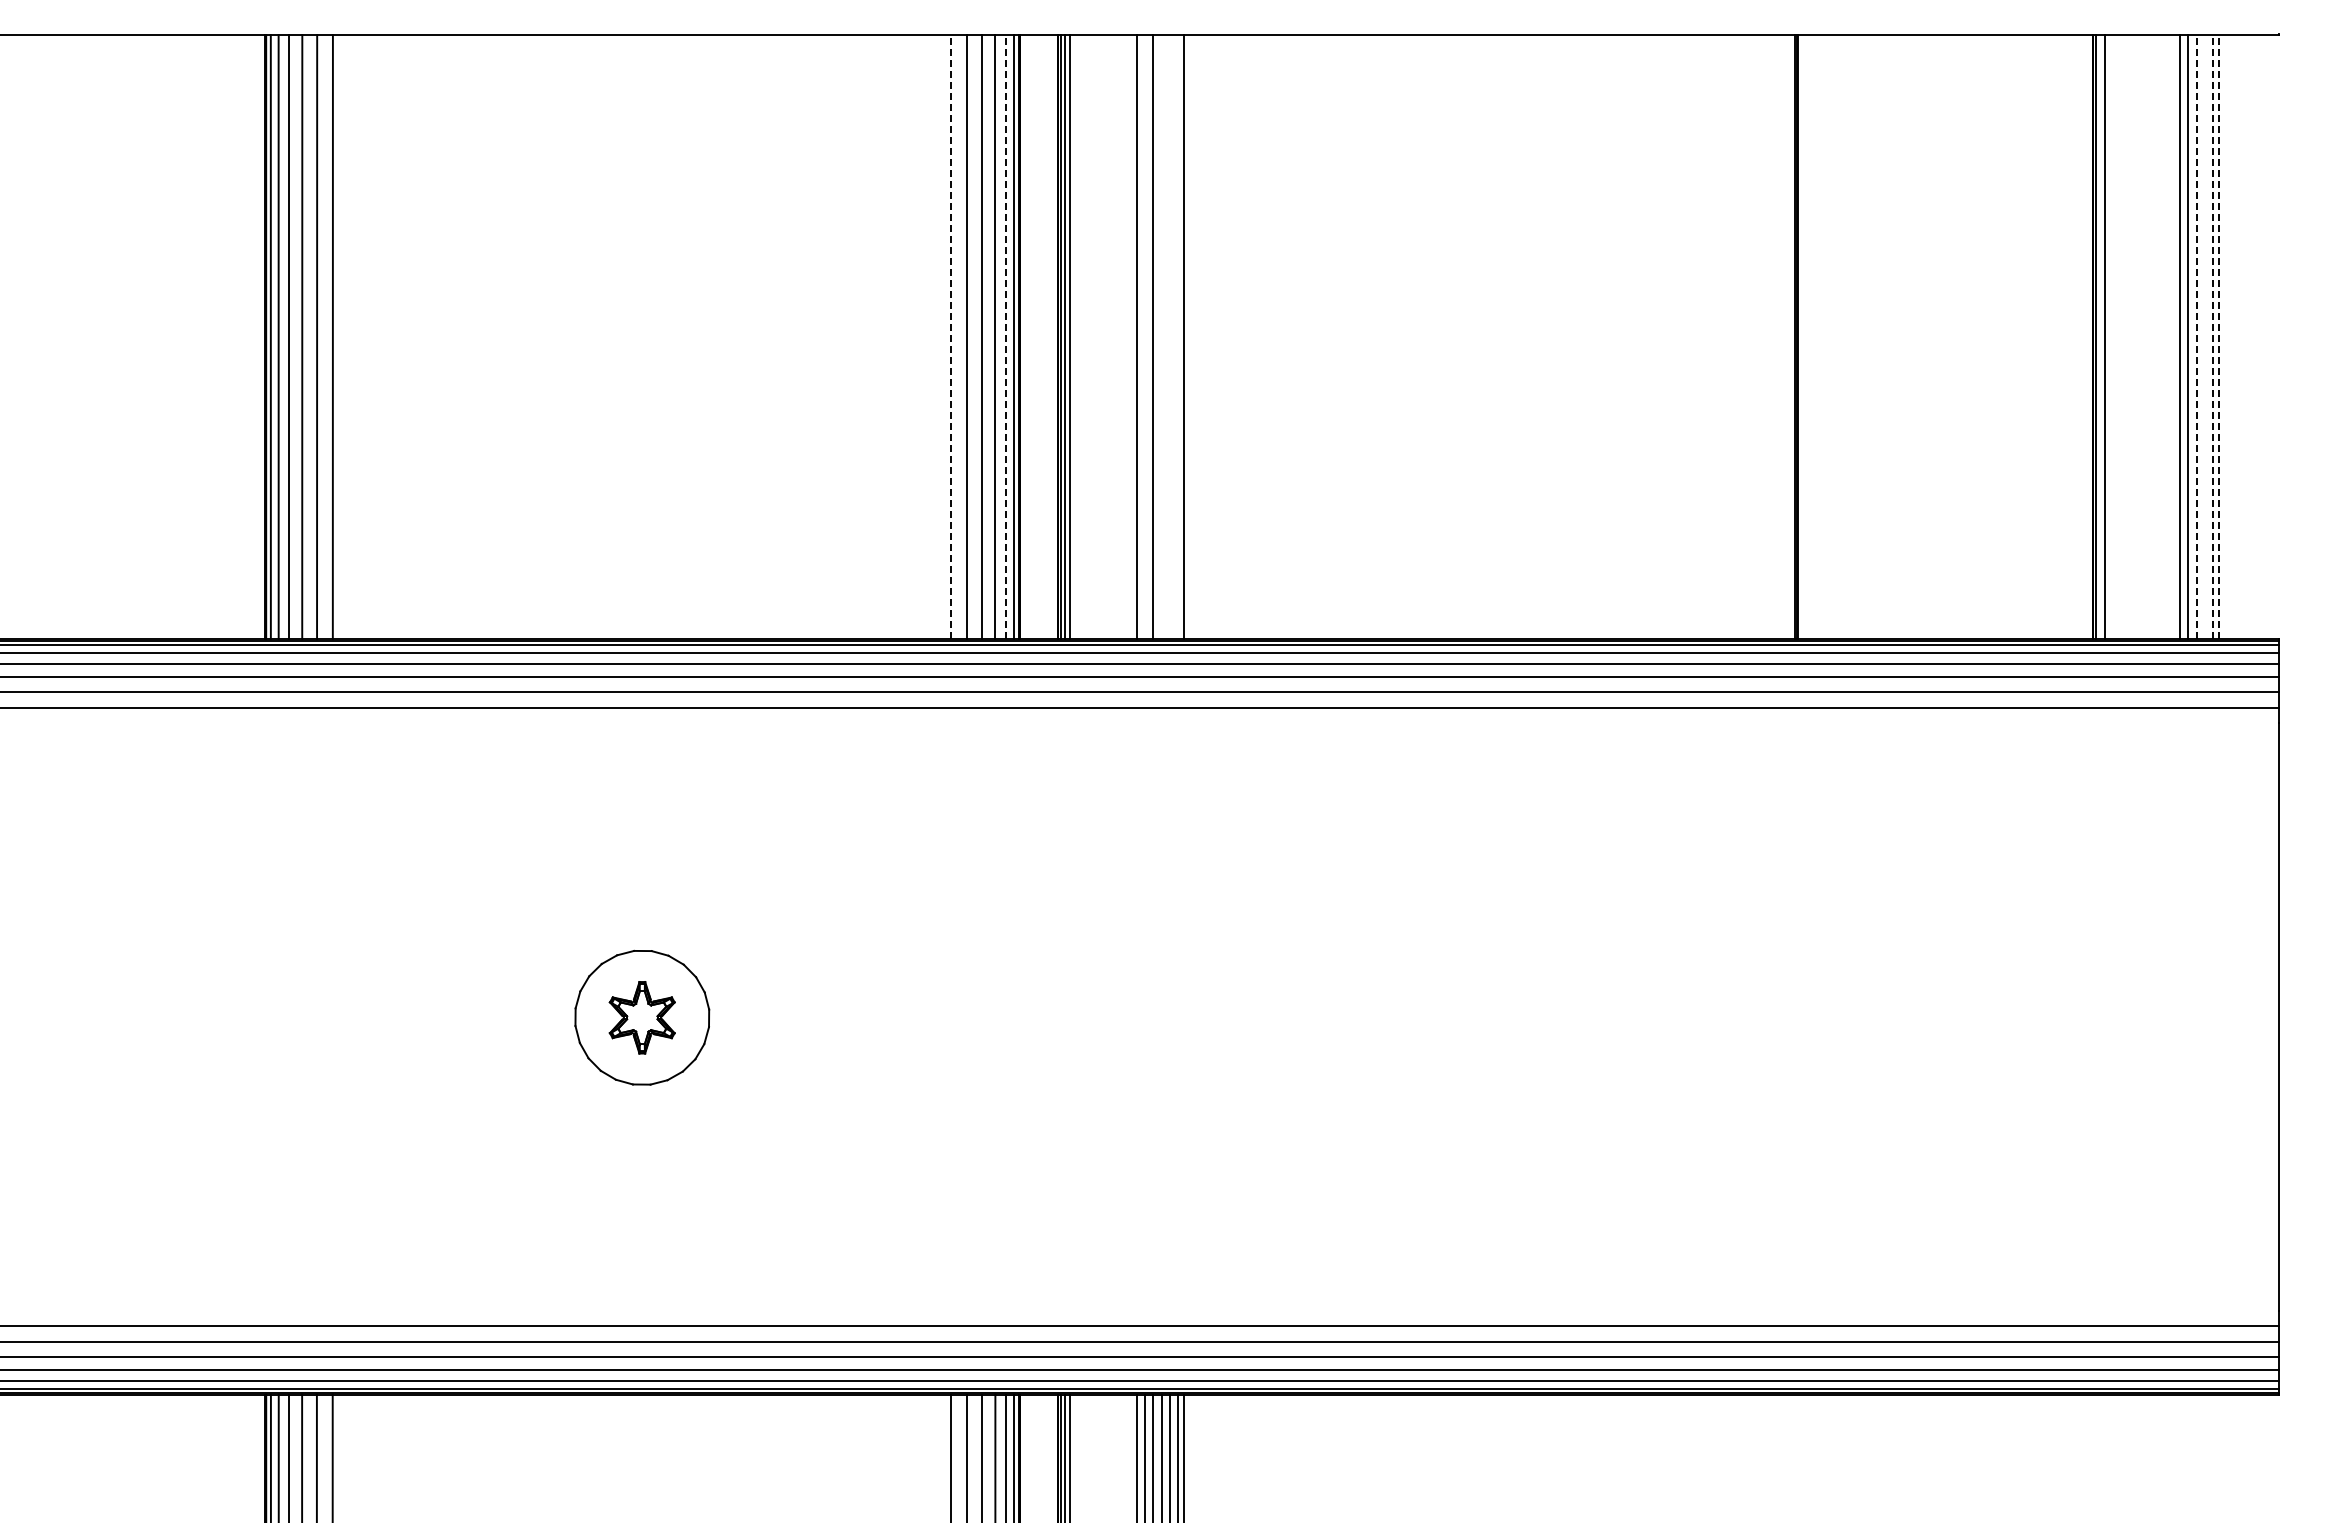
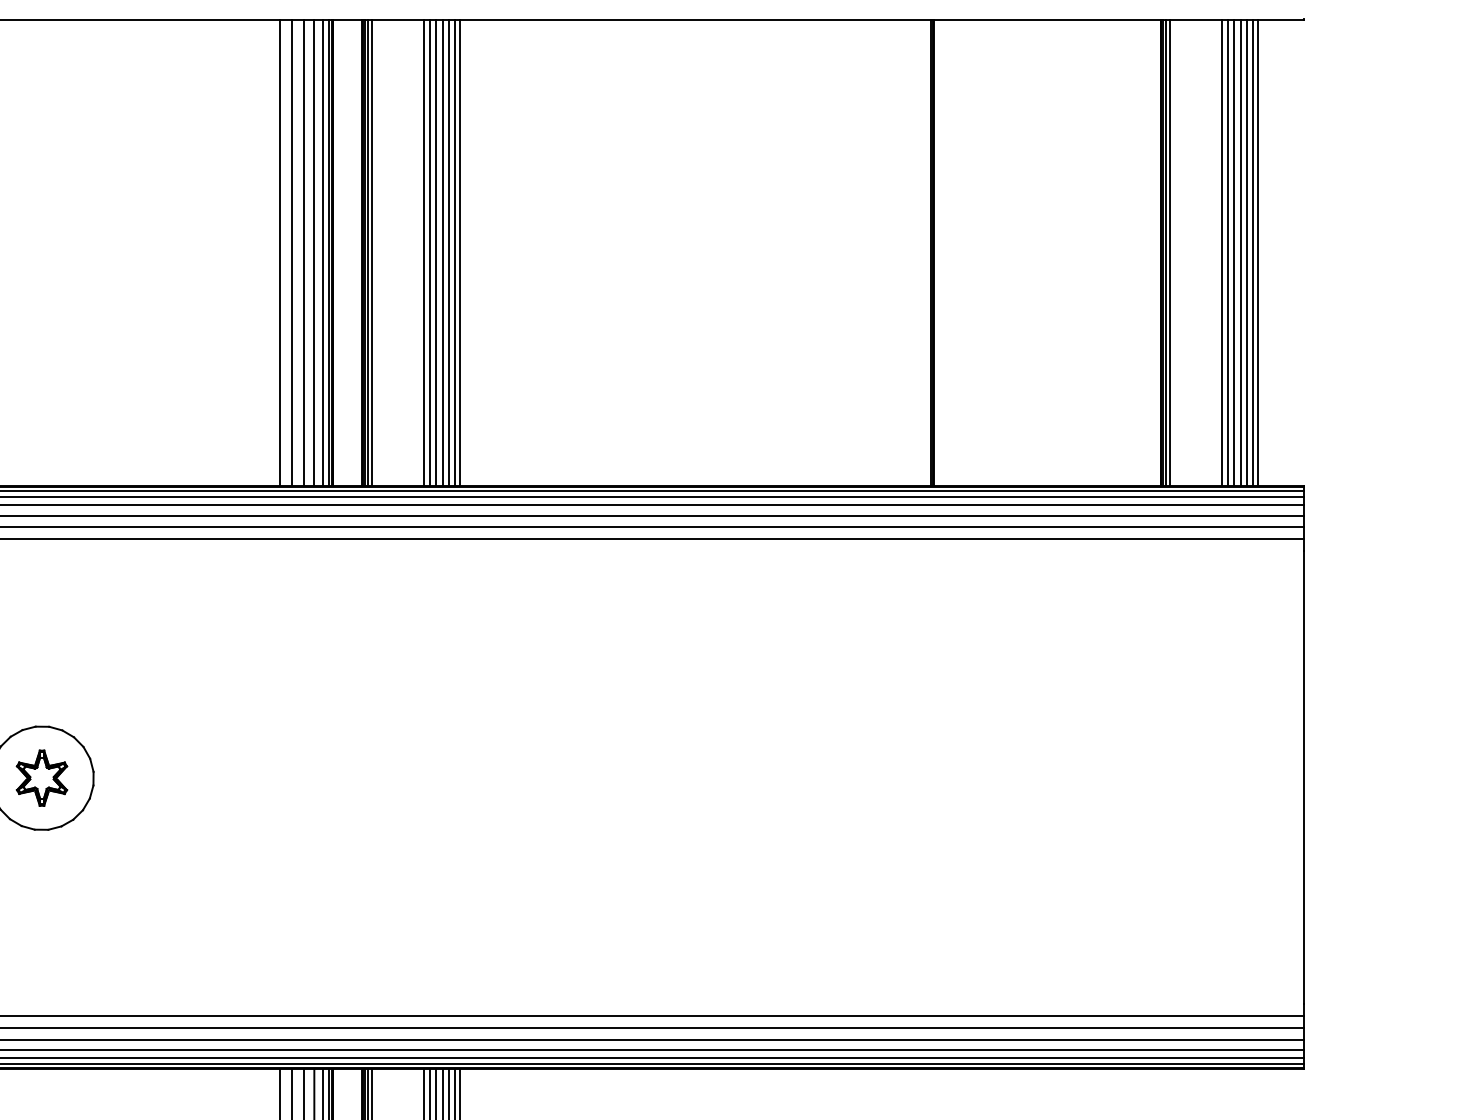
line: (951, 336) -> (280, 252), dashed -> solid
line: (1006, 336) -> (322, 252), dashed -> solid
line: (2196, 336) -> (1240, 252), dashed -> solid
line: (2212, 336) -> (1253, 252), dashed -> solid
line: (2219, 336) -> (1258, 252), dashed -> solid
line: (1145, 337) -> (430, 253), added
line: (1162, 337) -> (443, 253), added
line: (1170, 337) -> (449, 253), added
line: (1177, 337) -> (454, 253), added
line: (2099, 337) -> (1165, 253), added
line: (2172, 337) -> (1222, 253), added
line: (2205, 337) -> (1247, 253), added

